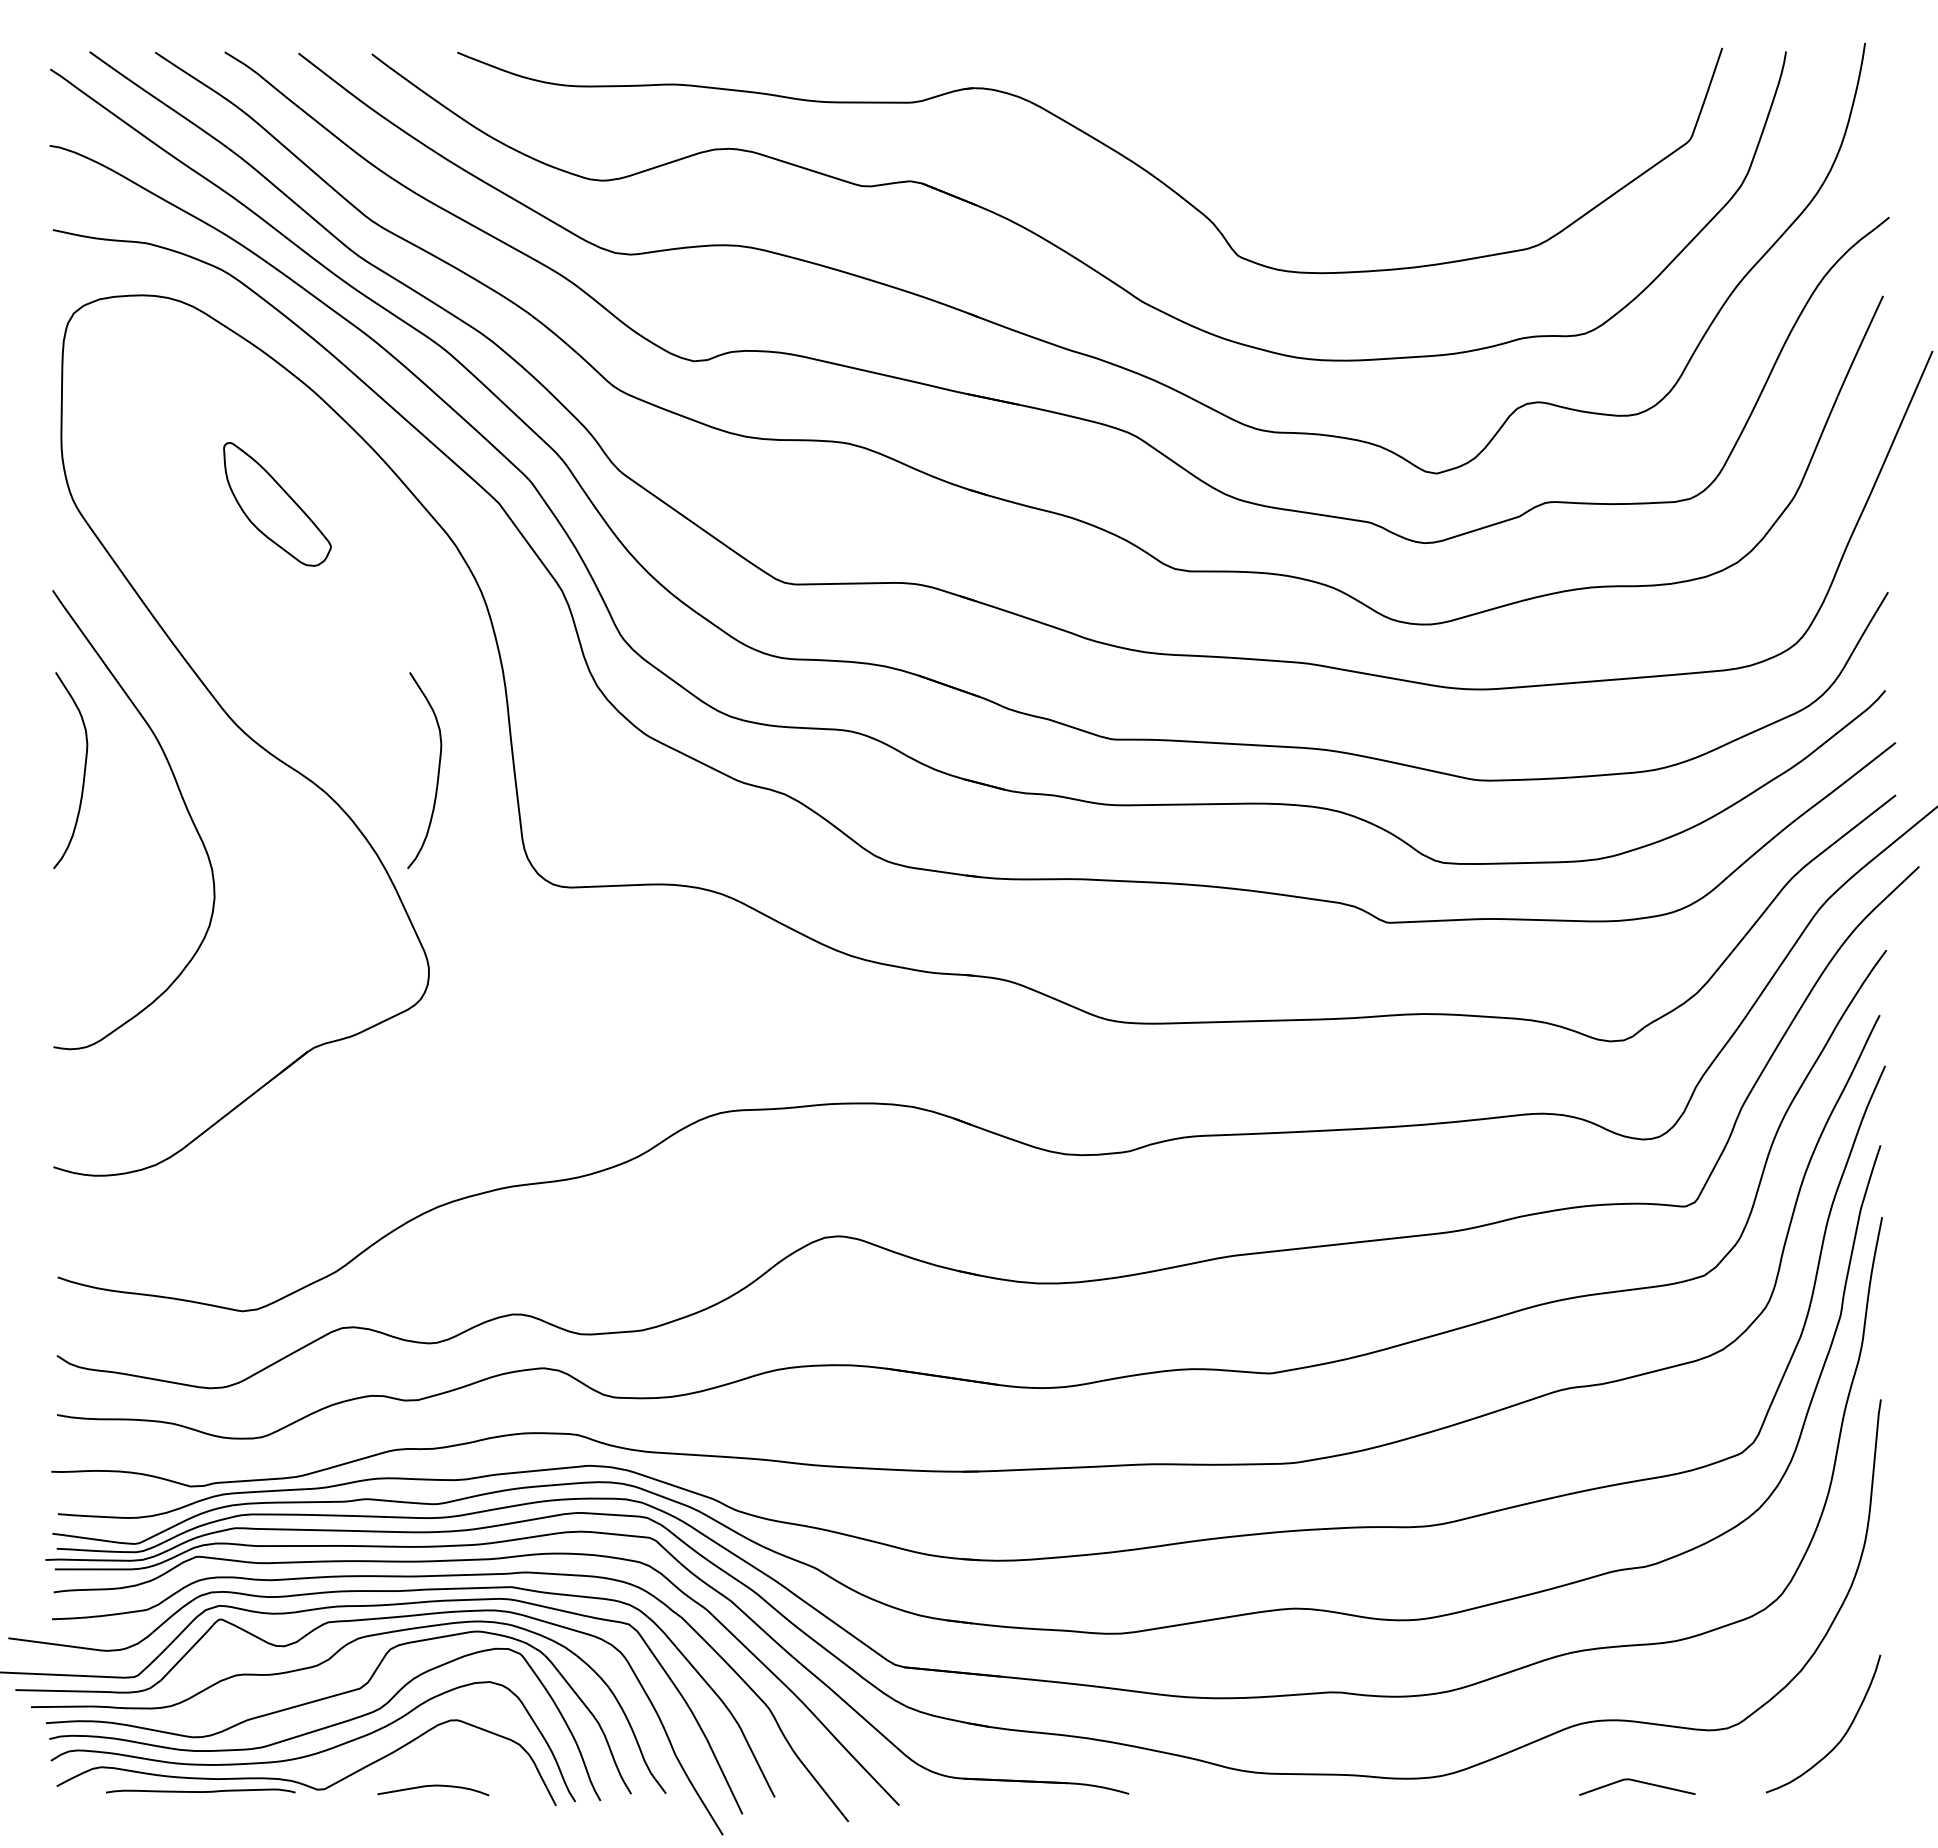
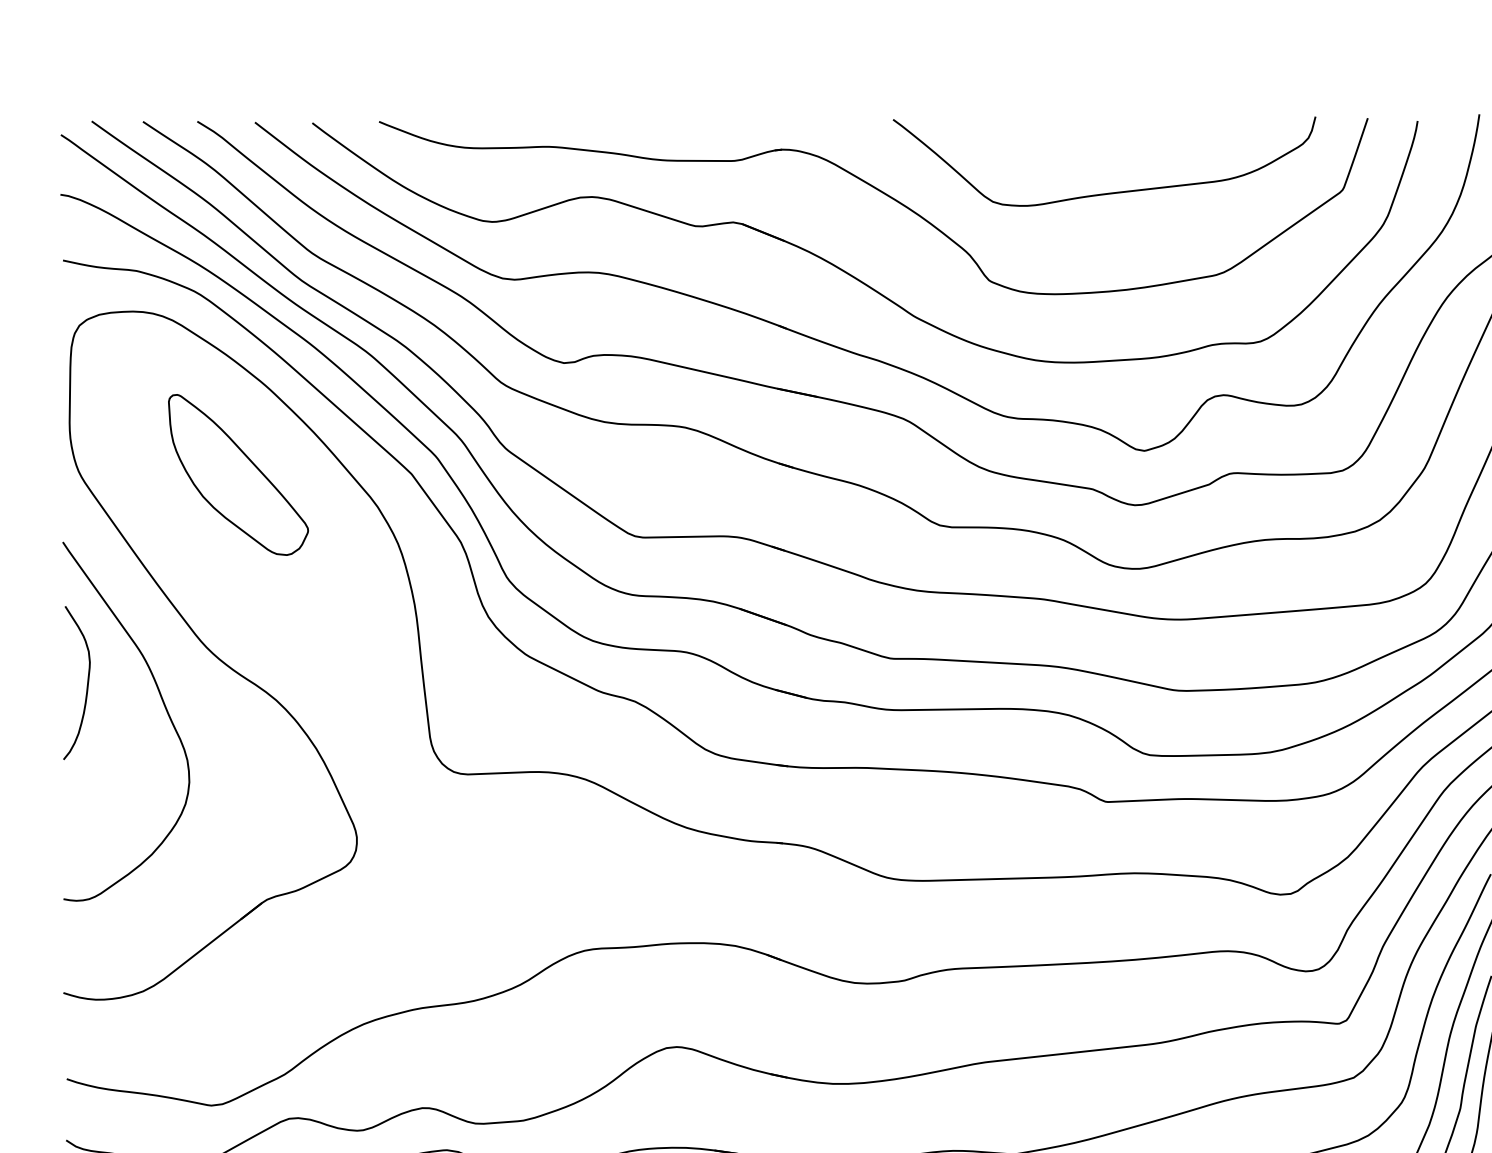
curve: (1389, 143) -> (1107, 192), added
part: (277, 504) -> (238, 475), size x1.67
curve: (437, 772) -> (363, 684), removed

